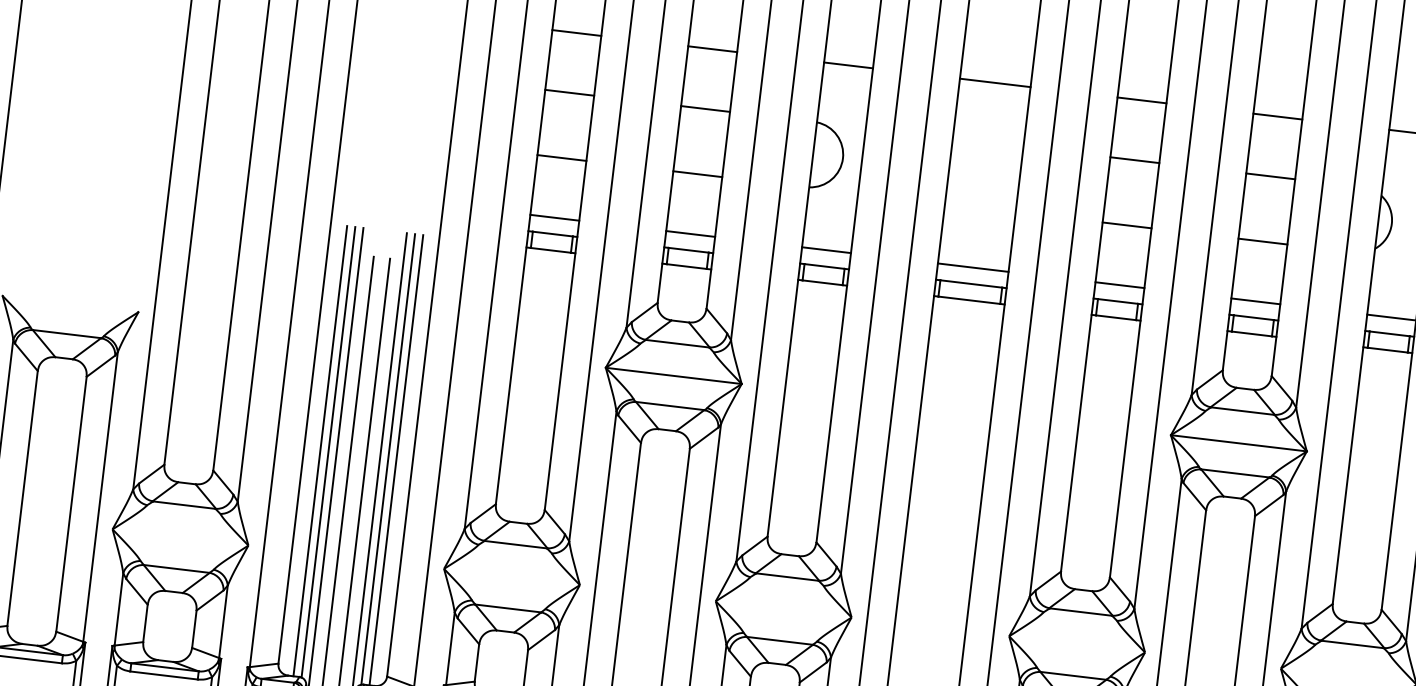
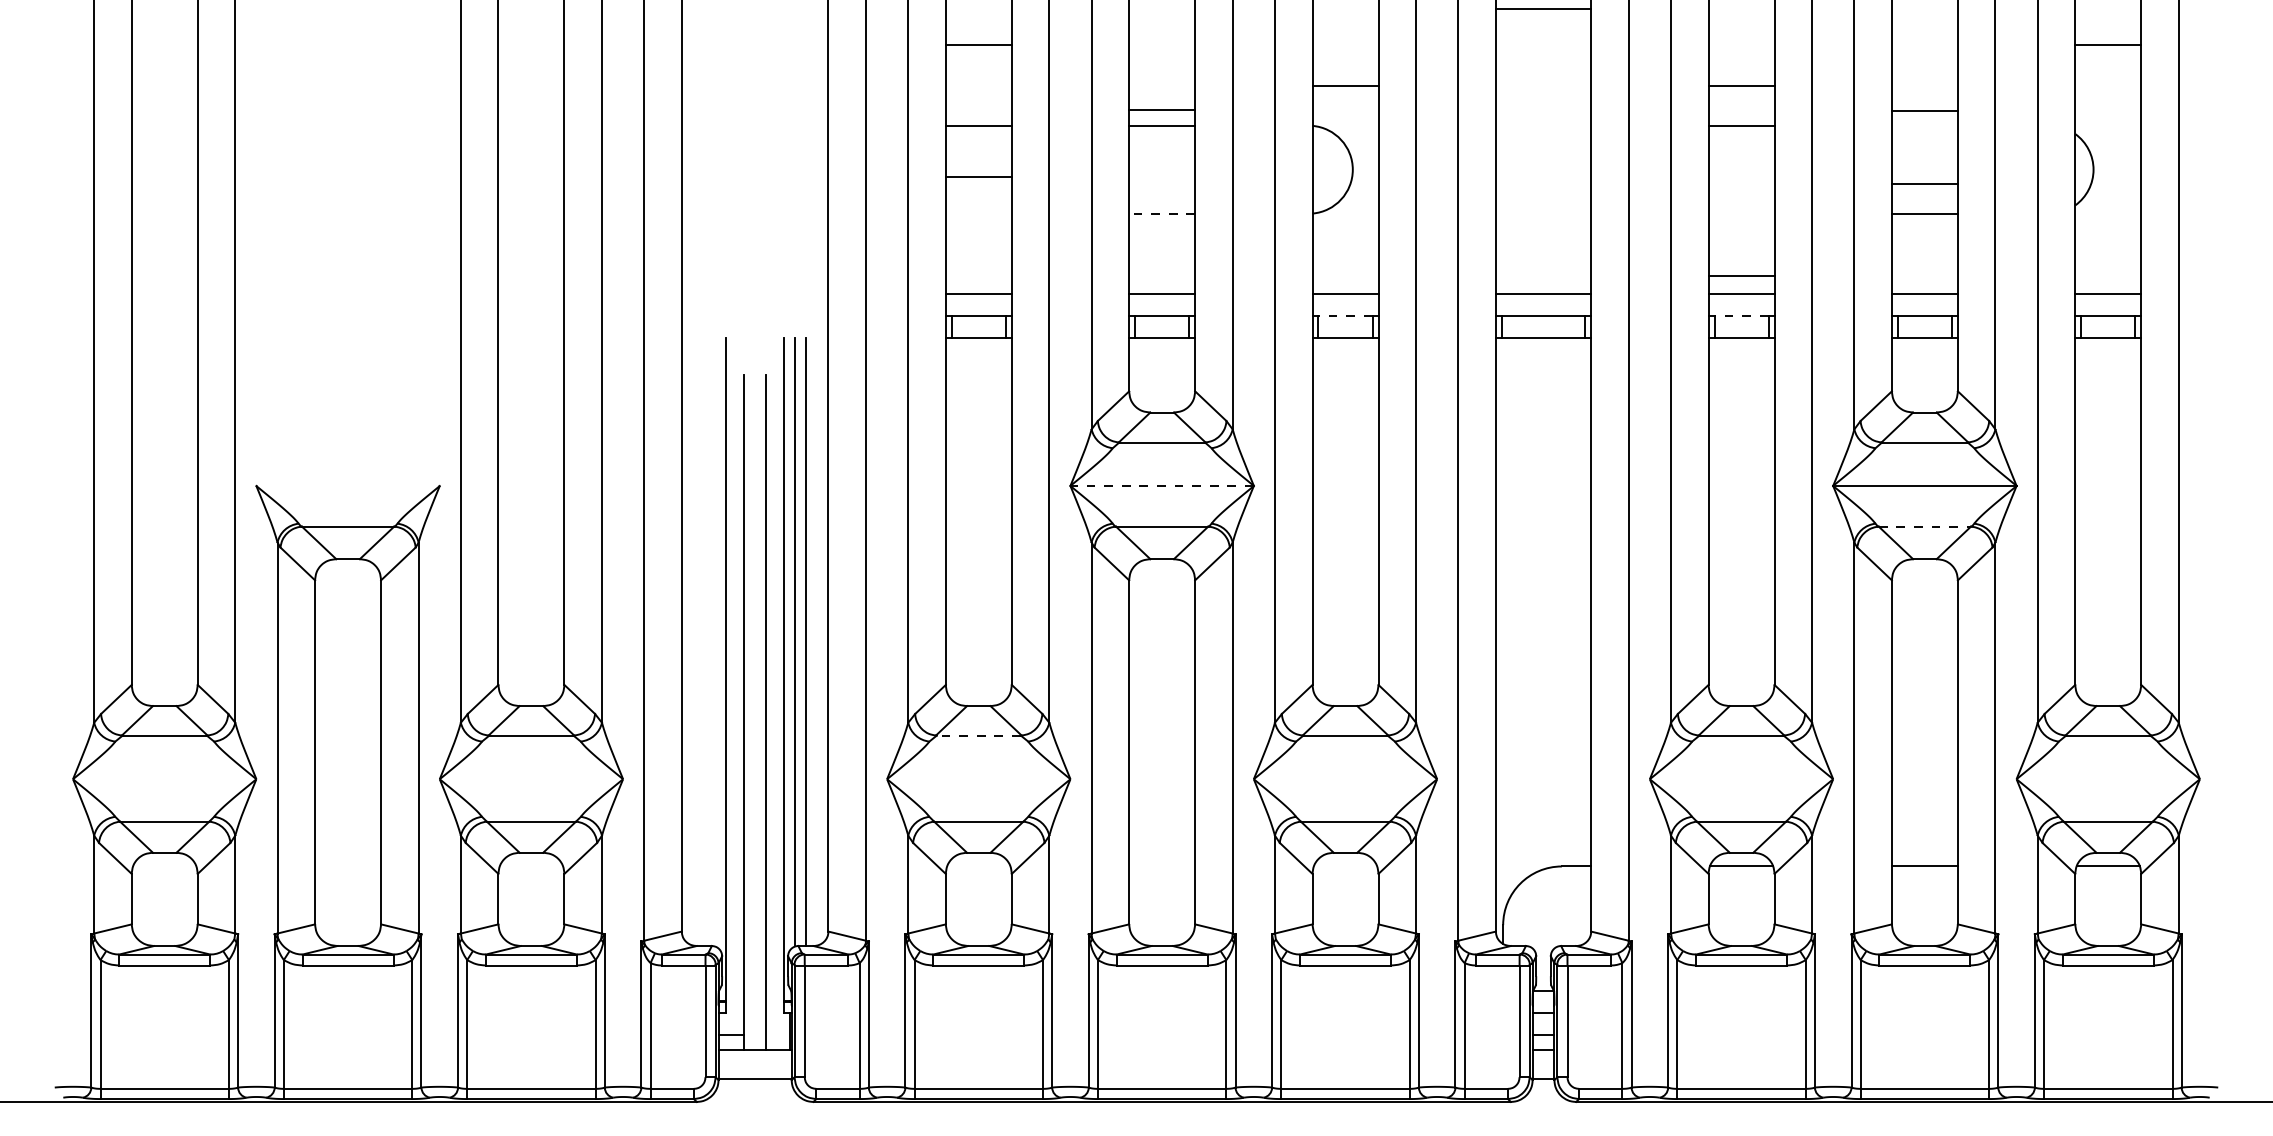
line: (712, 49) -> (1162, 110), moved
line: (848, 65) -> (1345, 86), moved
line: (995, 83) -> (1543, 9), moved
line: (1141, 100) -> (1741, 86), moved
line: (1277, 116) -> (1924, 111), moved
line: (561, 157) -> (978, 176), moved
line: (697, 173) -> (1161, 213), solid -> dashed
line: (1270, 176) -> (1924, 183), moved
line: (1127, 225) -> (1741, 275), moved
line: (824, 266) -> (1345, 316), solid -> dashed
line: (1117, 301) -> (1741, 316), solid -> dashed
line: (674, 375) -> (1162, 485), solid -> dashed
line: (320, 451) -> (703, 642), removed
line: (328, 452) -> (714, 642), removed
line: (1235, 473) -> (1925, 526), solid -> dashed
line: (515, 544) -> (978, 735), solid -> dashed

